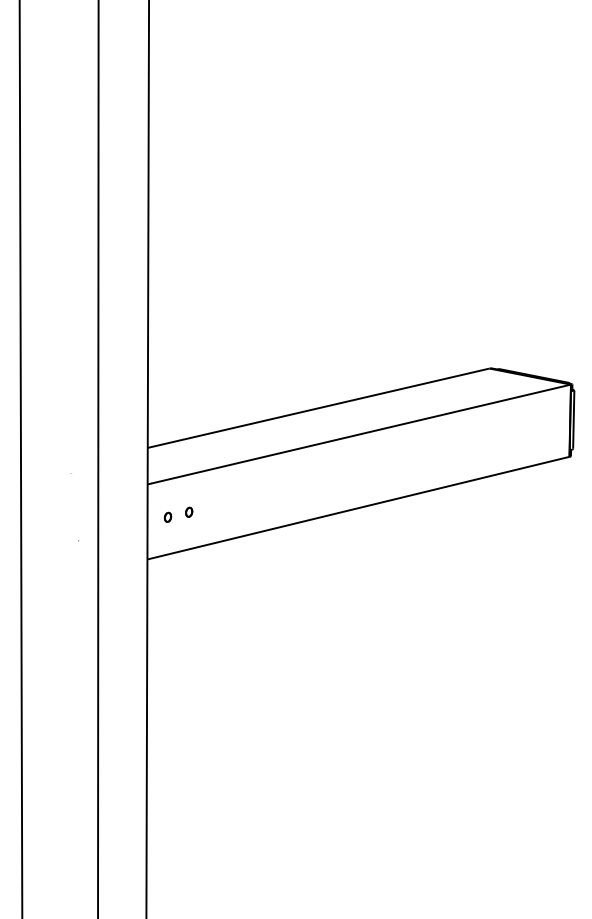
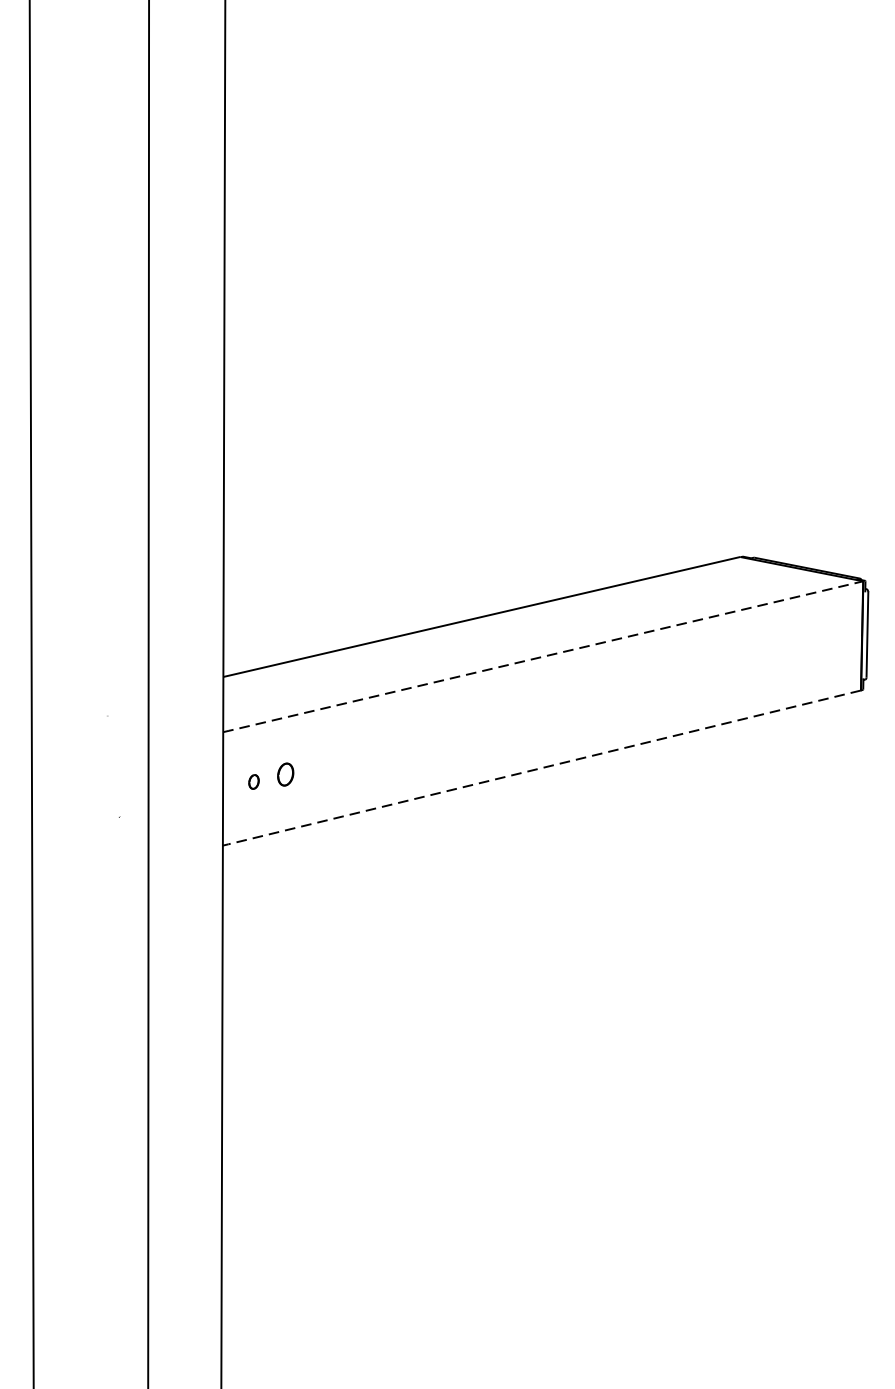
line: (359, 434) -> (543, 656), solid -> dashed
line: (357, 508) -> (540, 768), solid -> dashed
part: (189, 511) -> (286, 773), size x1.6

